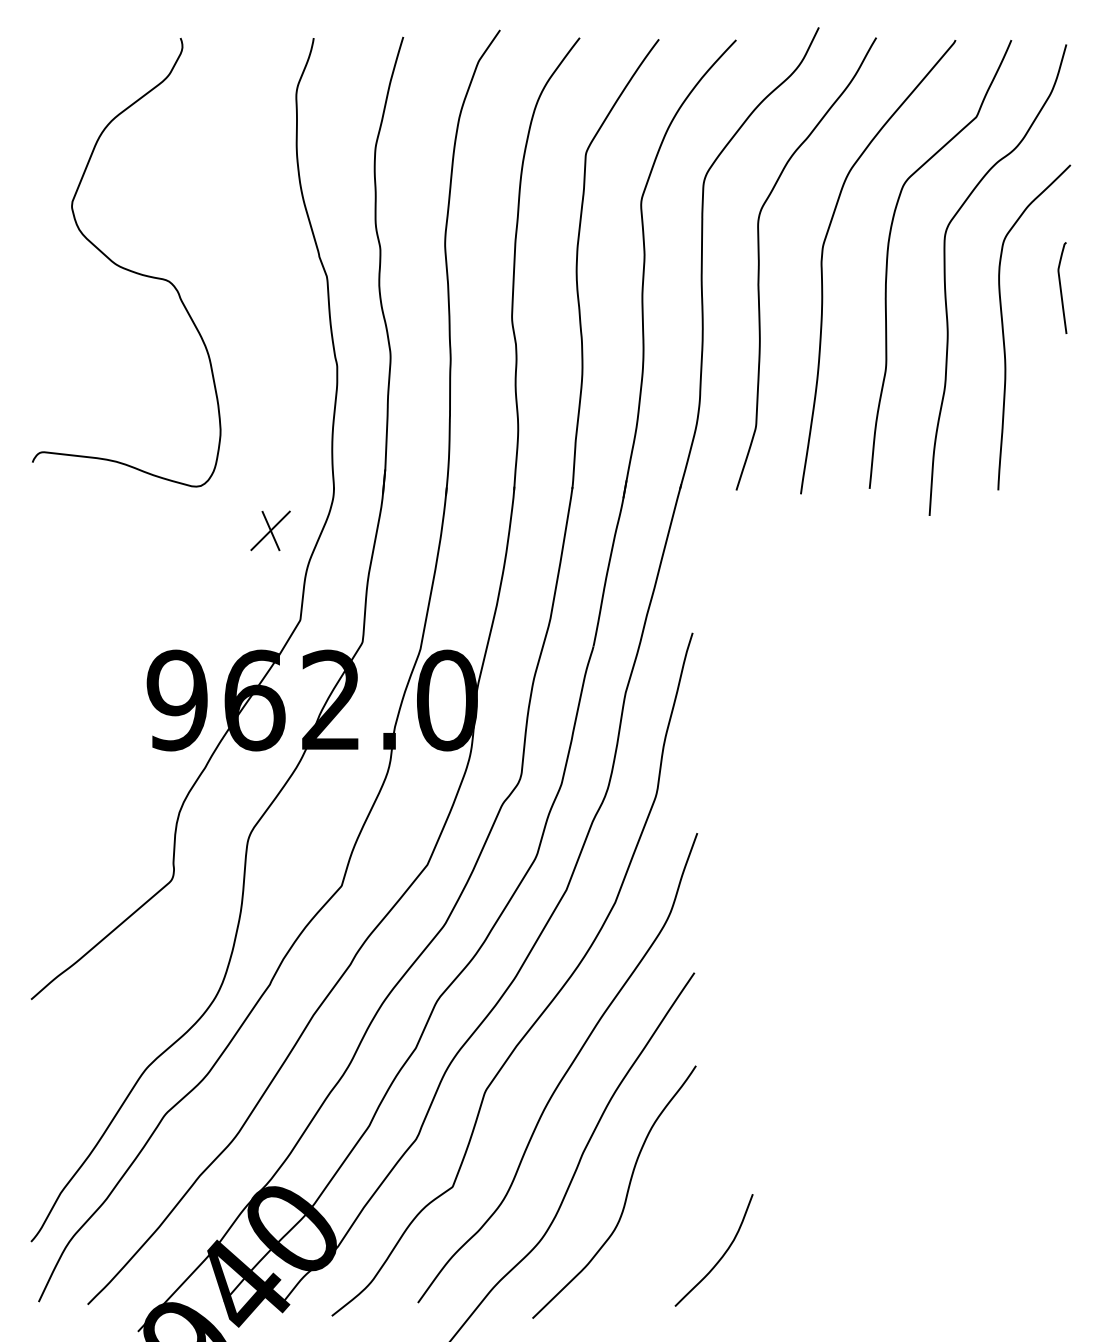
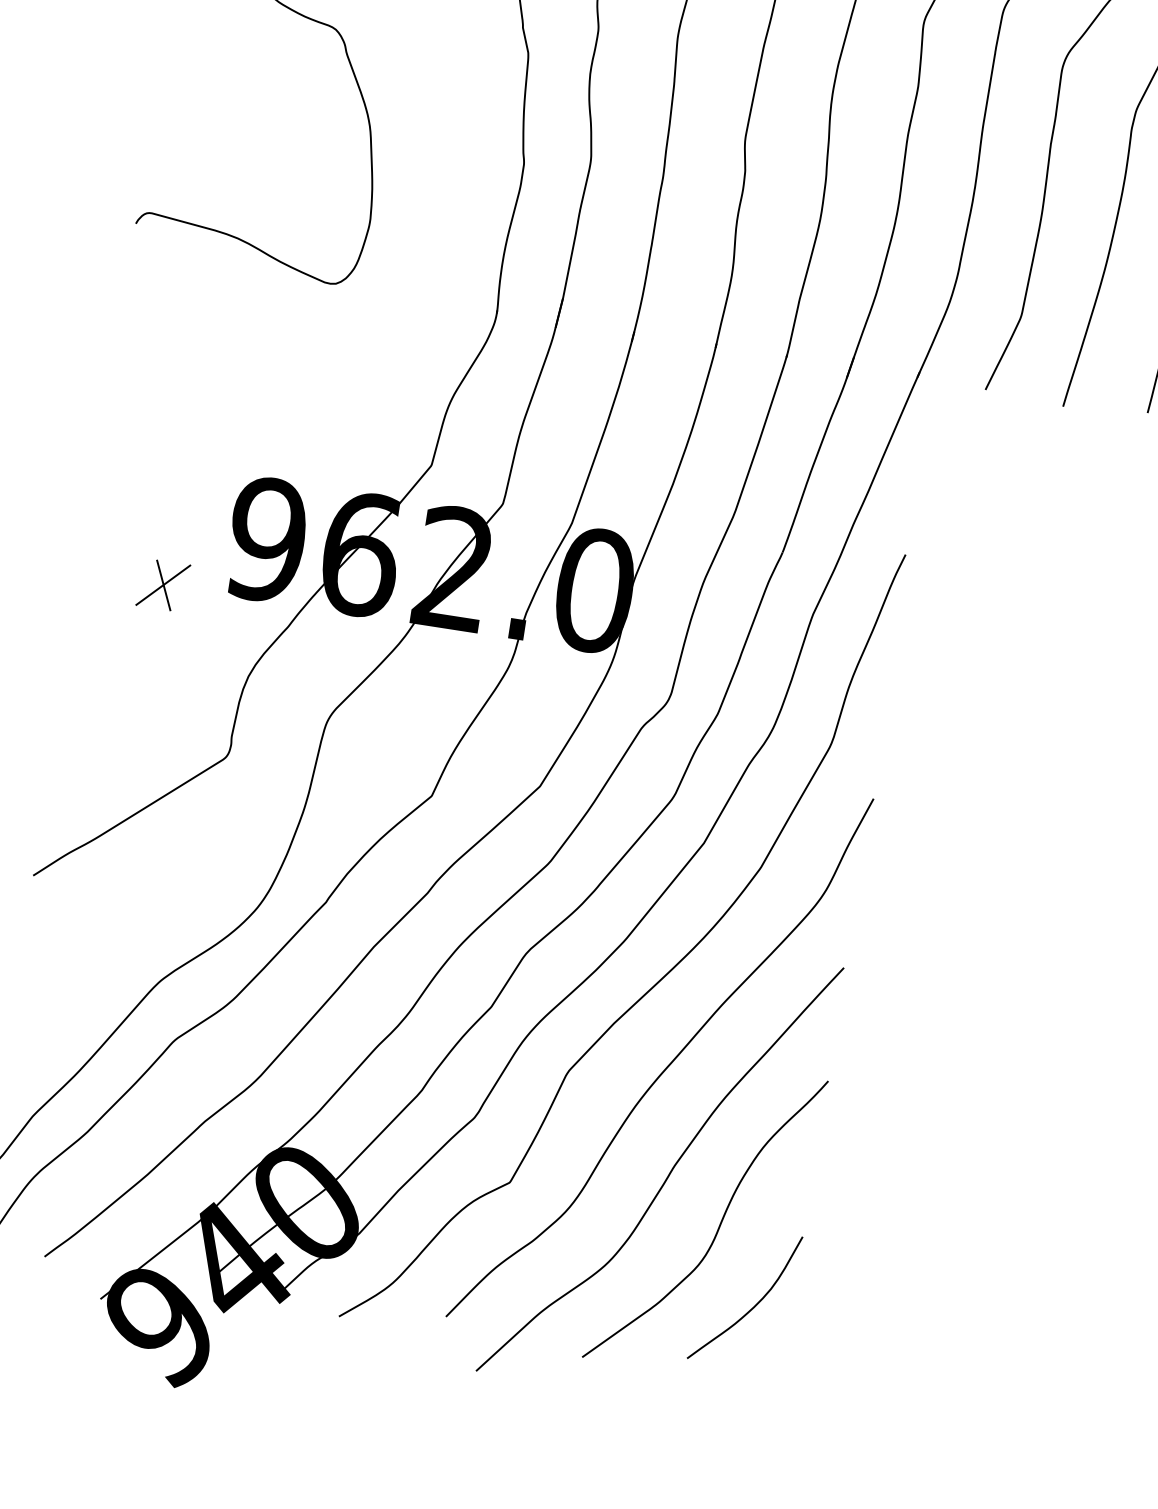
part: (270, 530) -> (163, 584), moved
curve: (720, 1257) -> (751, 1307), moved

